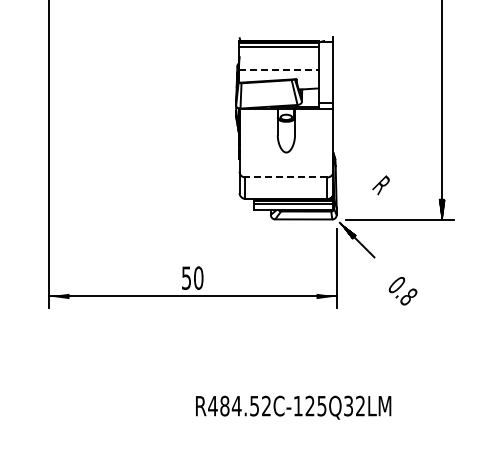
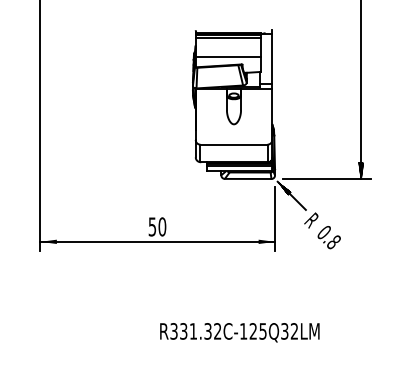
line: (279, 70) -> (228, 57), dashed -> solid
line: (285, 177) -> (233, 144), dashed -> solid
text: (380, 185) -> (310, 220), moved
text: (233, 405) -> (190, 330), R484.52C-125Q32LM -> R331.32C-125Q32LM

